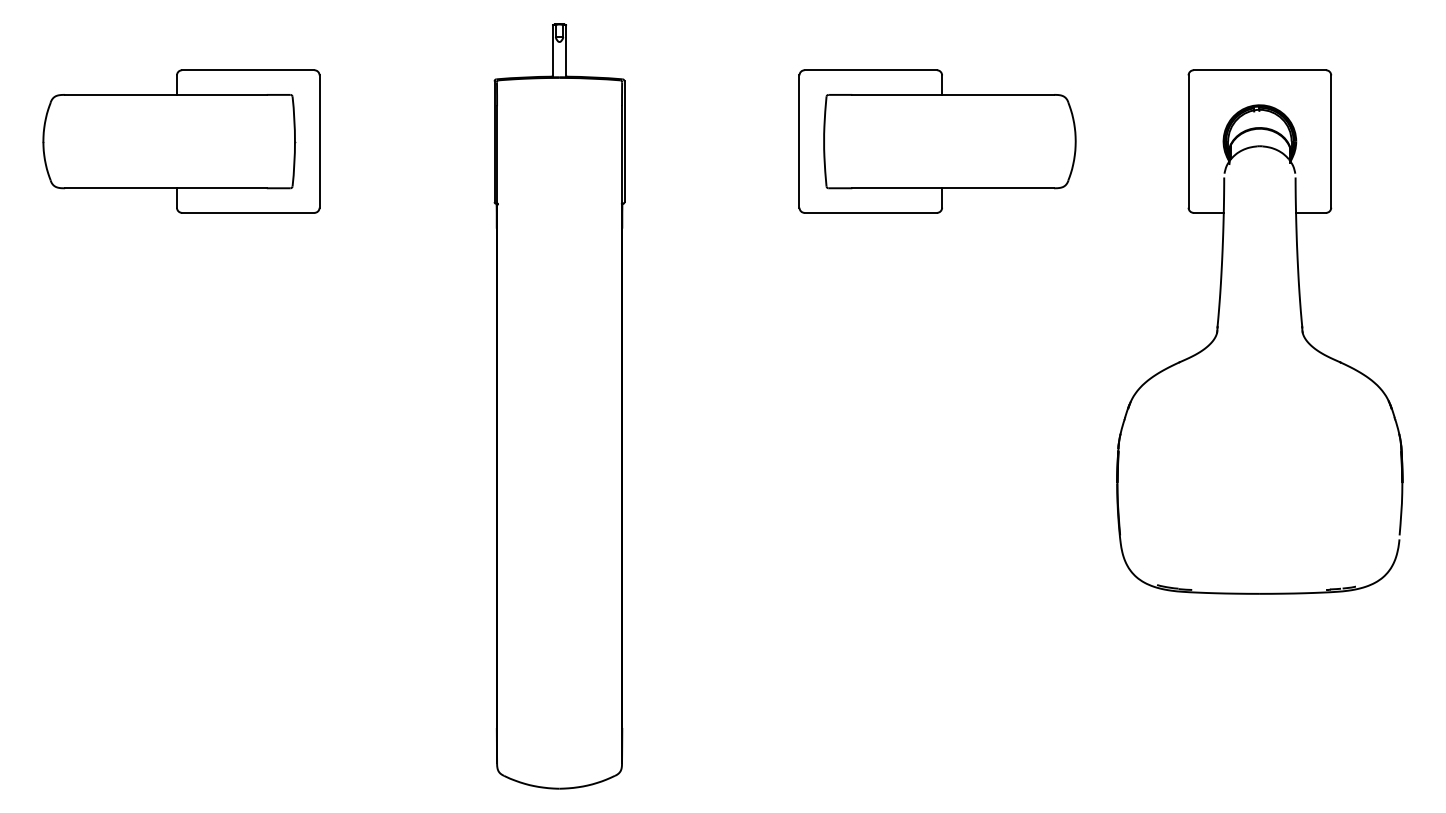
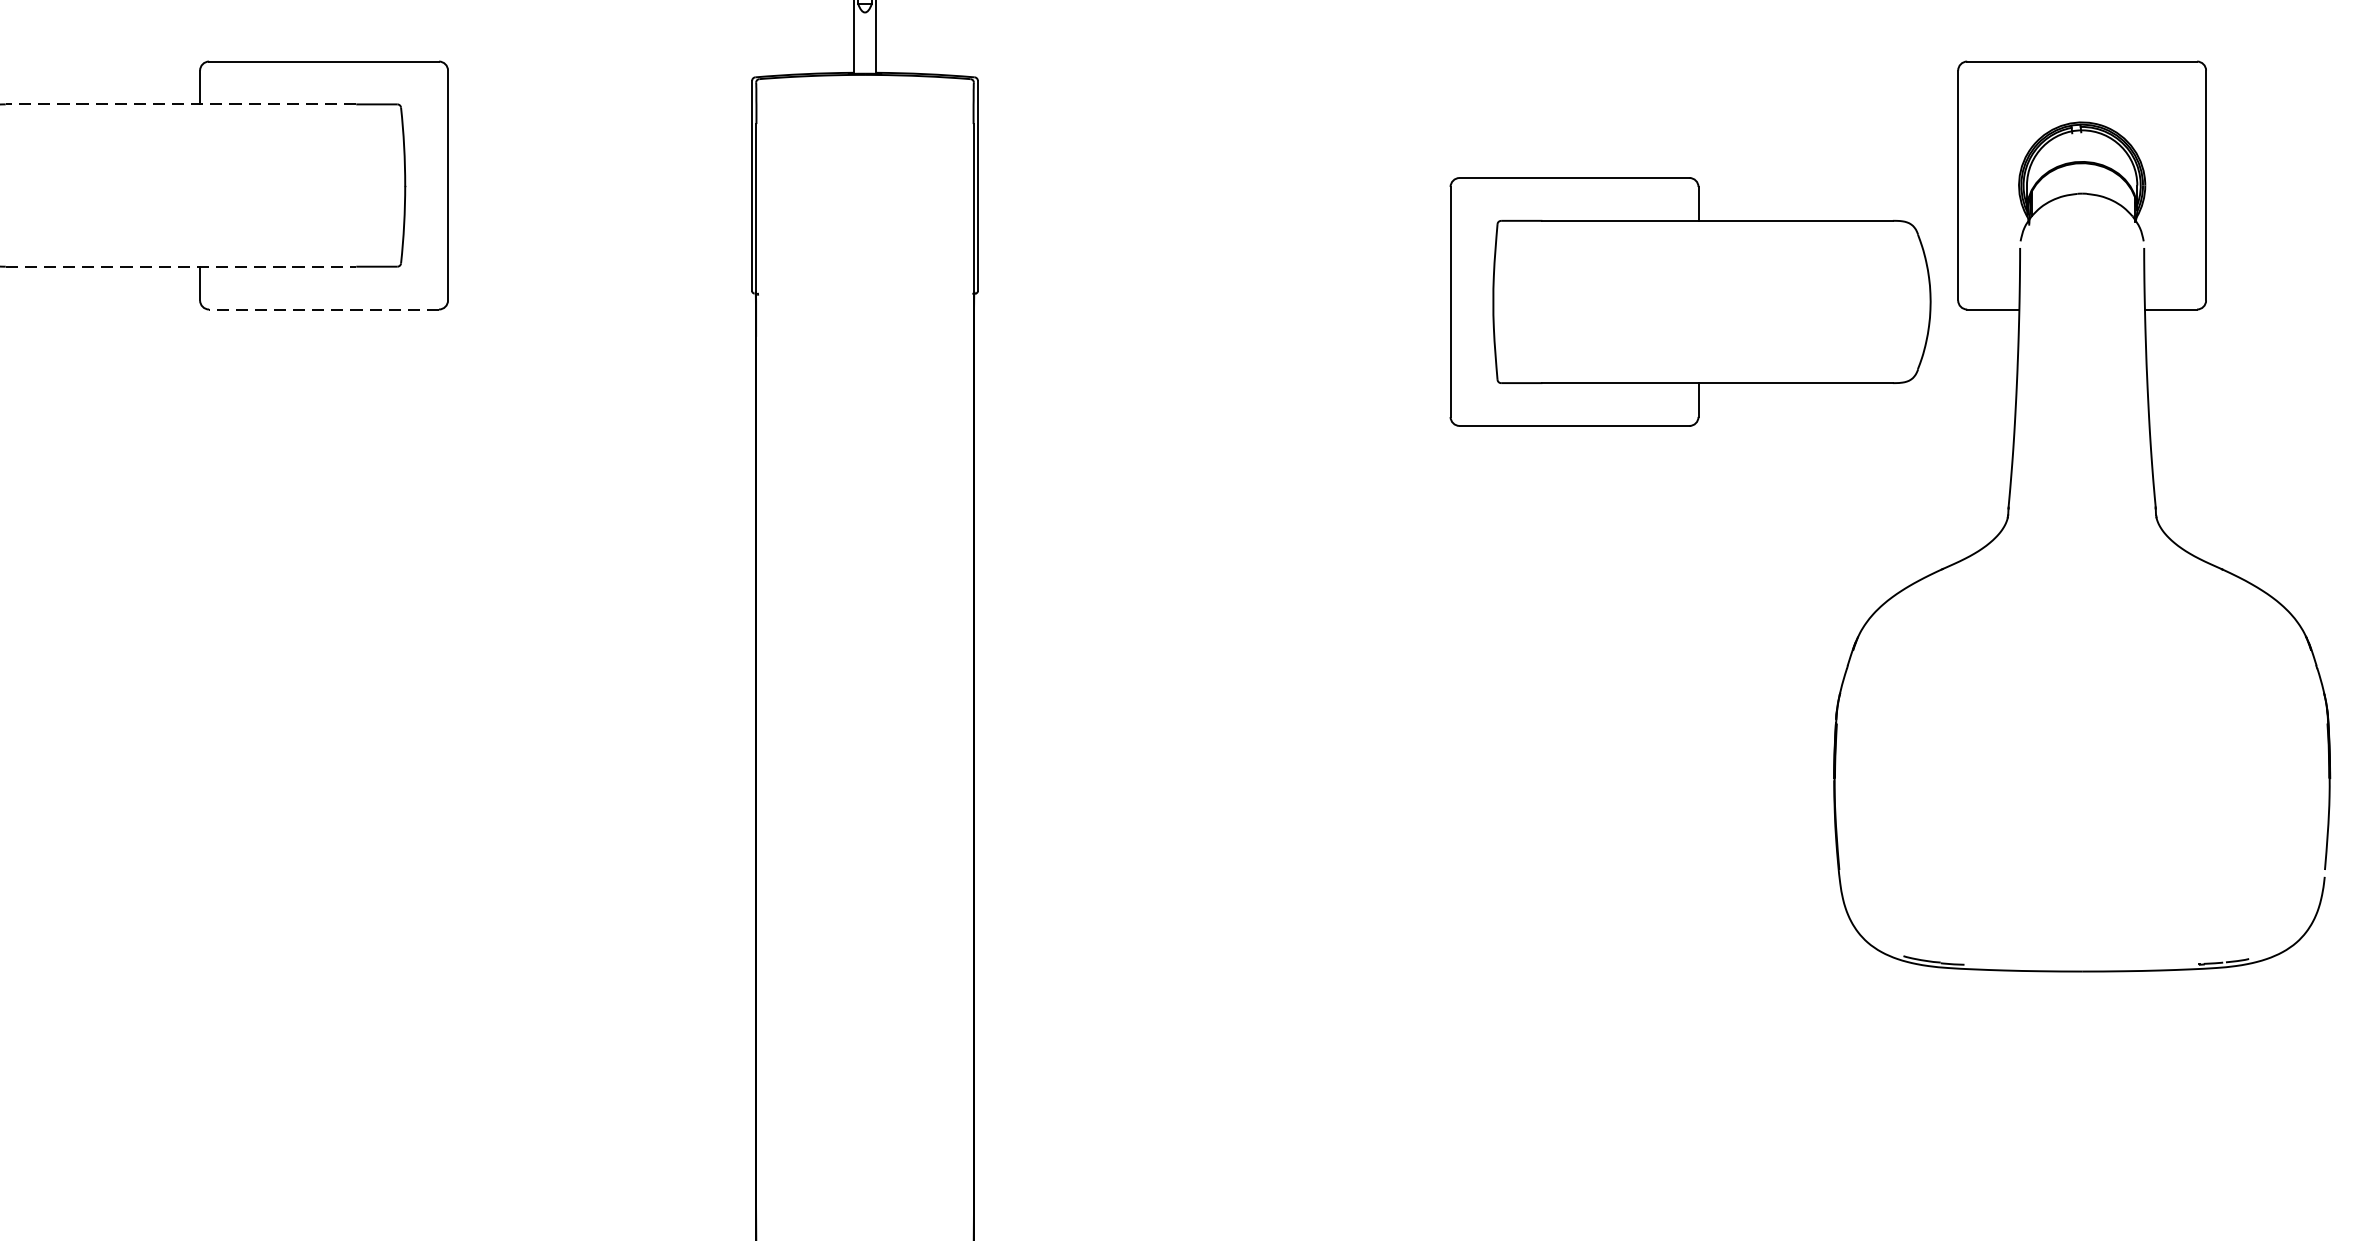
line: (165, 94) -> (180, 103), solid -> dashed
part: (937, 141) -> (1690, 301), moved
line: (165, 188) -> (180, 267), solid -> dashed
line: (247, 212) -> (322, 308), solid -> dashed

